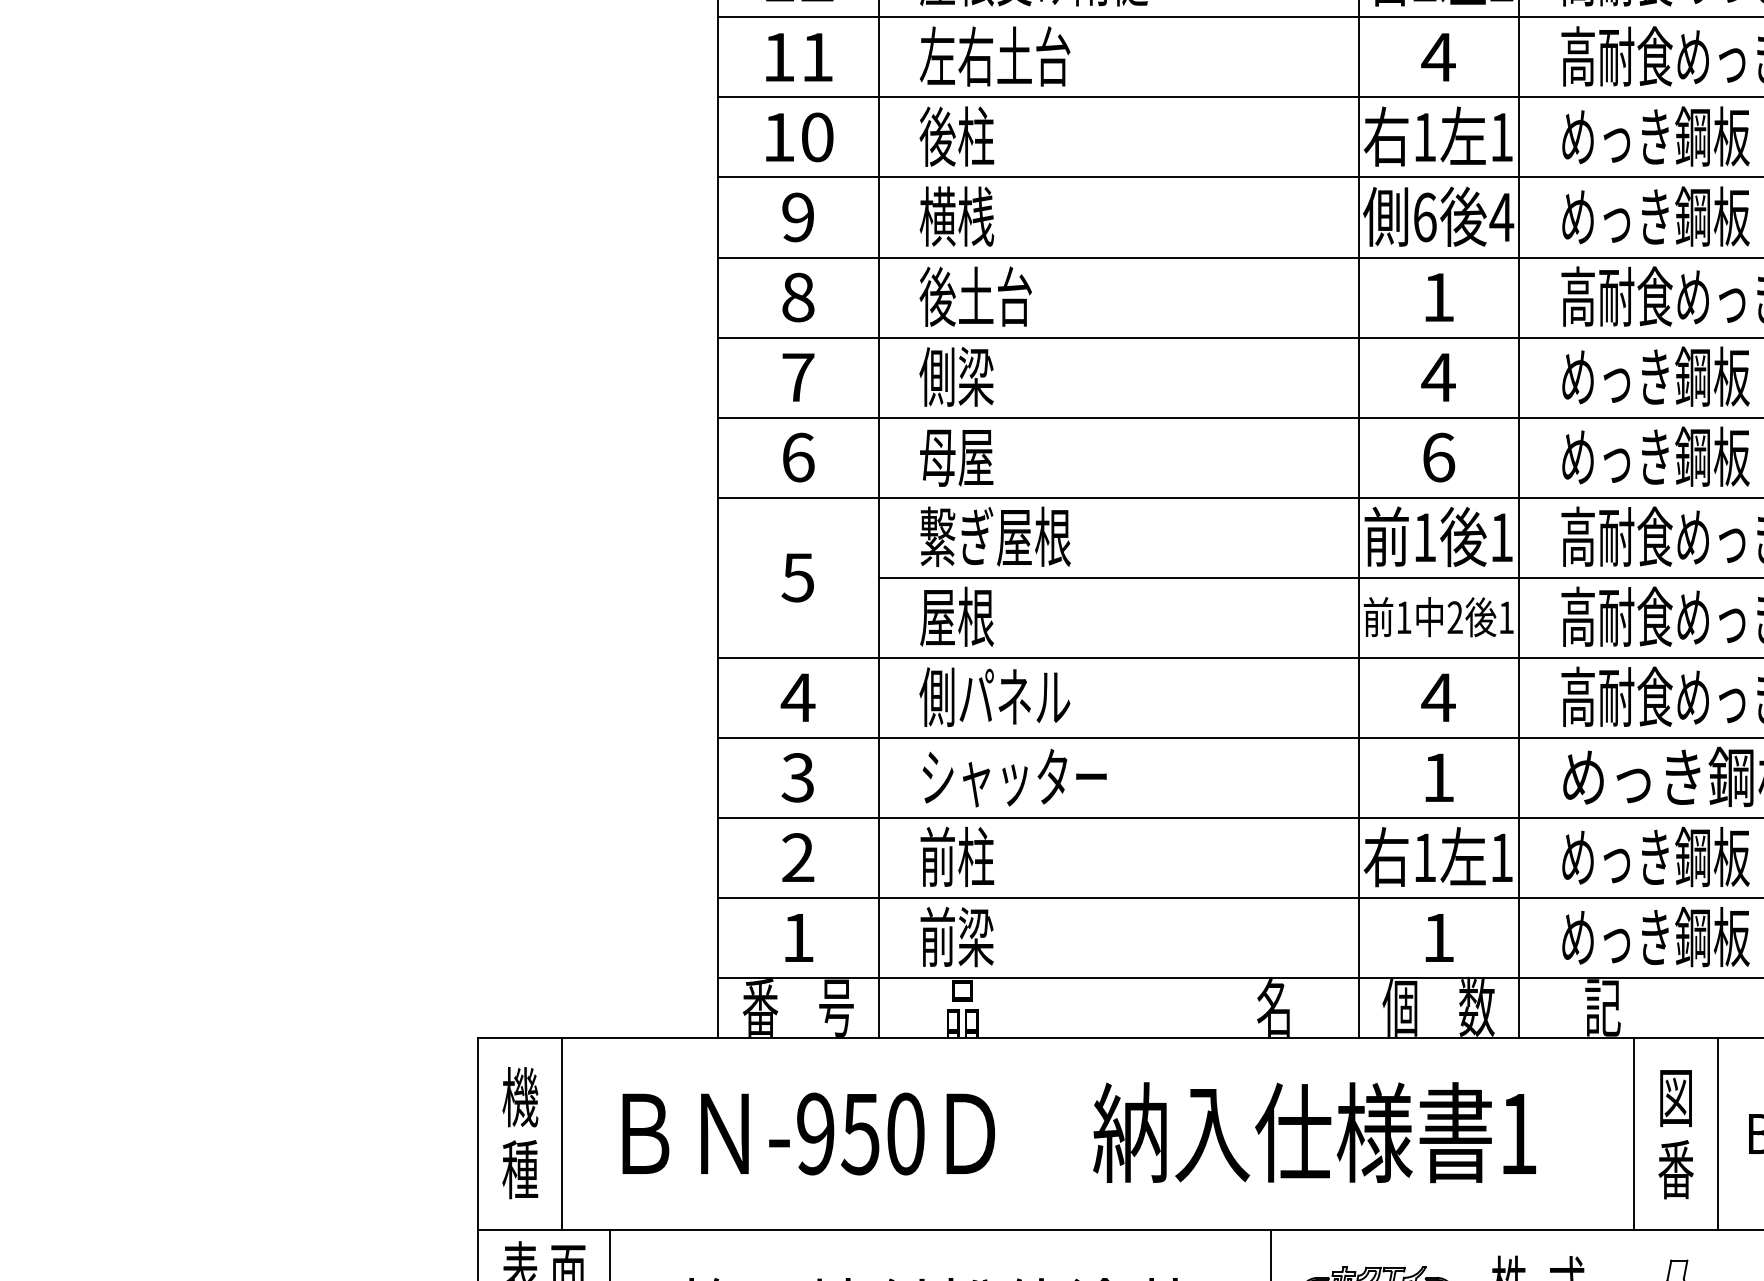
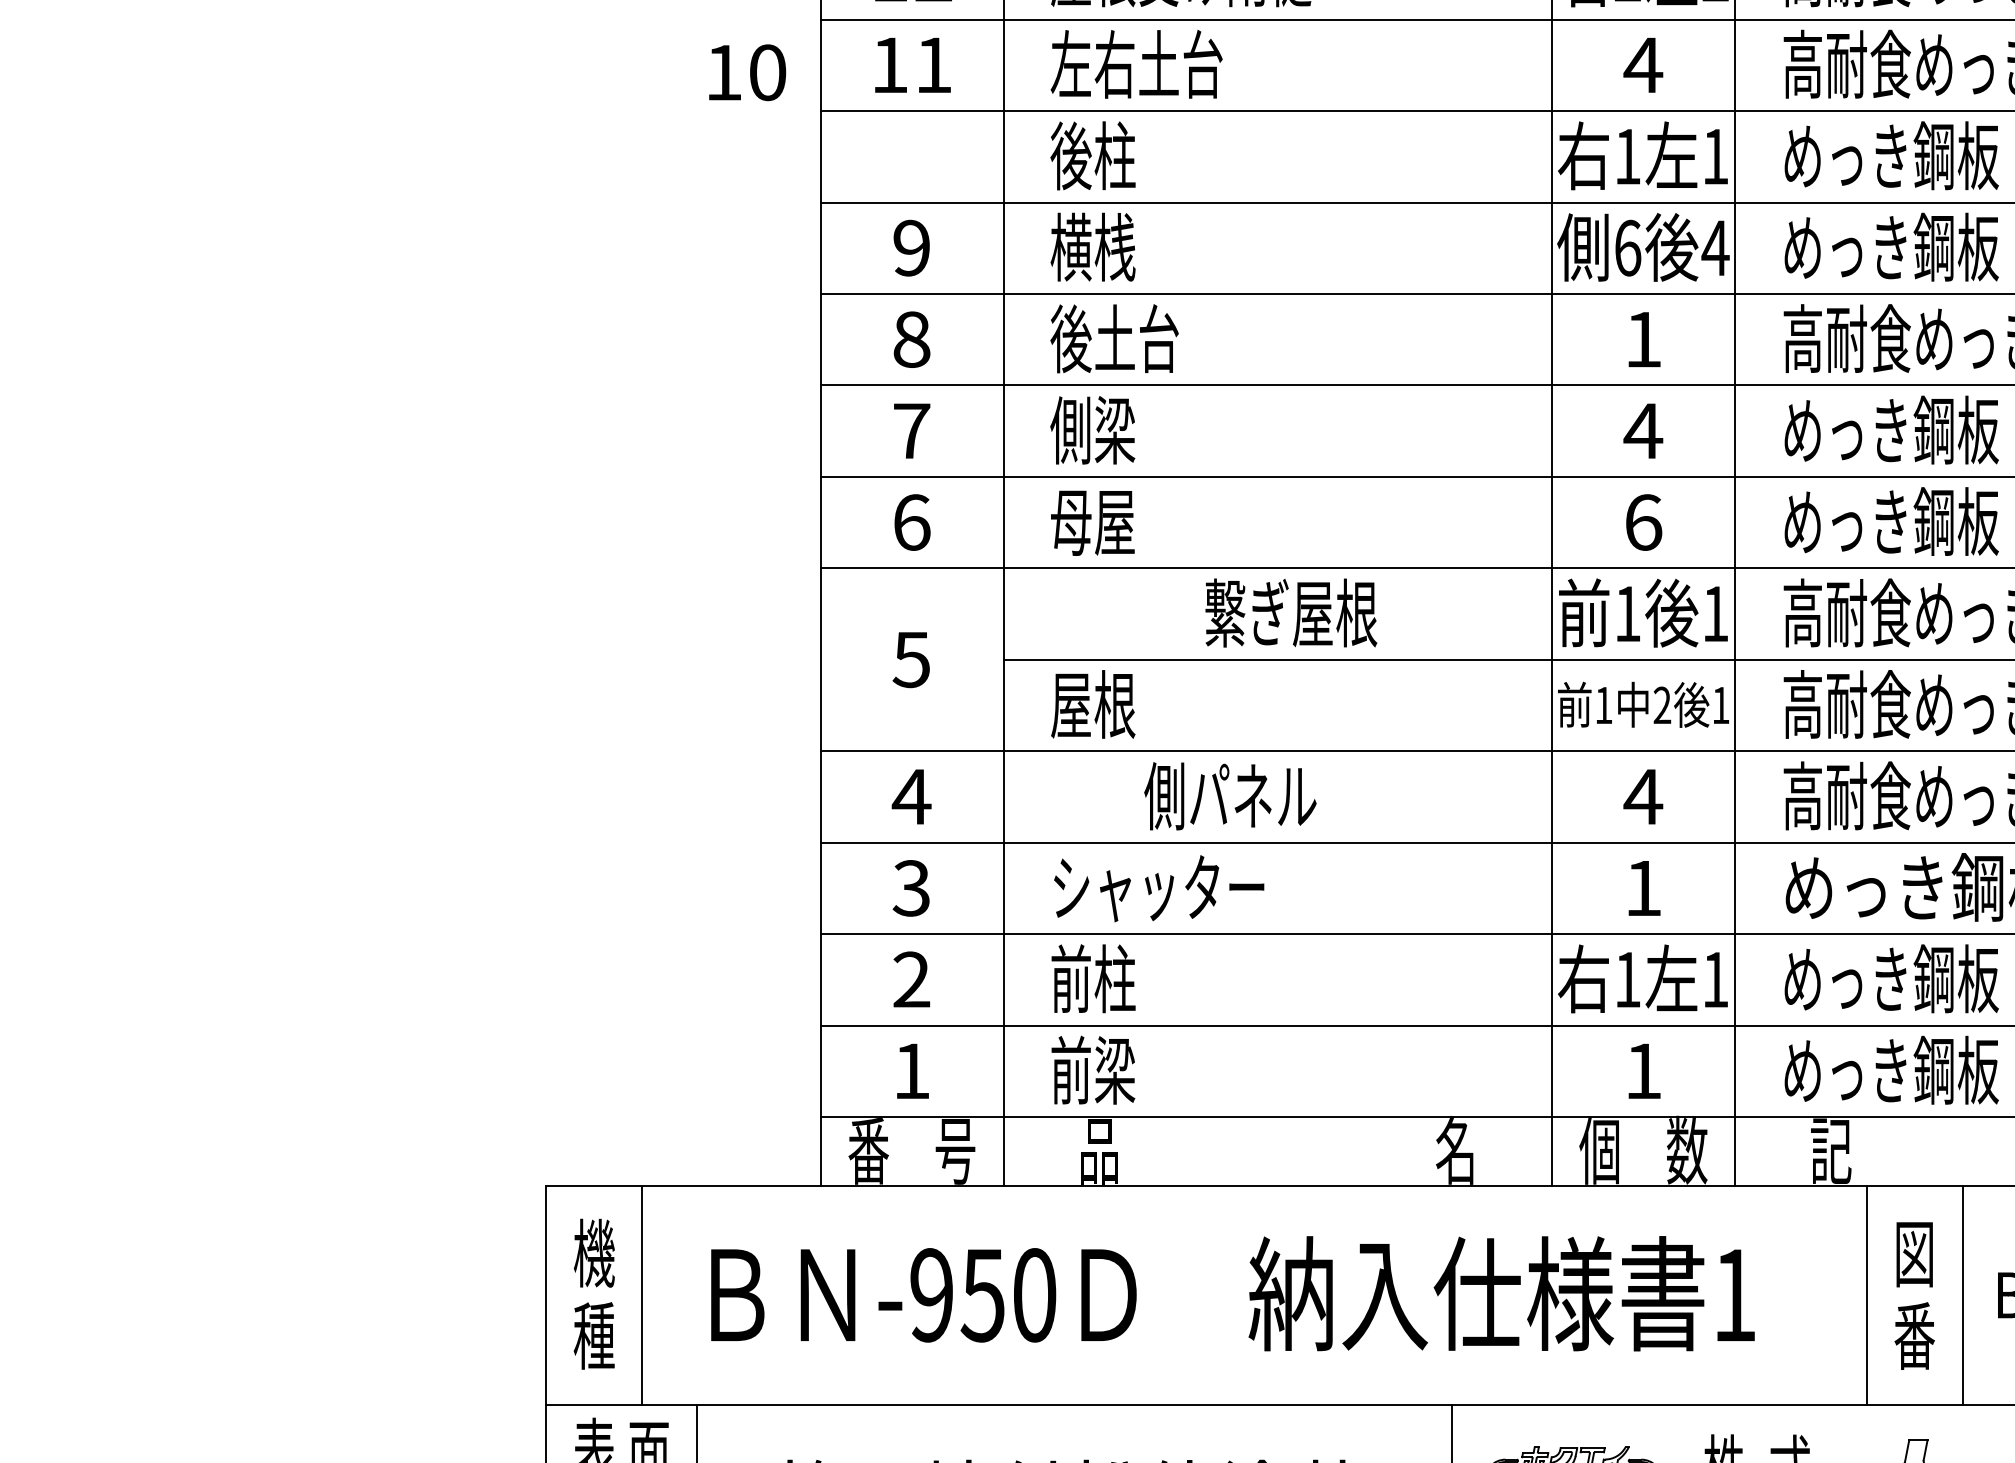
text: (799, 137) -> (747, 72), moved
text: (995, 536) -> (1291, 612), moved
text: (994, 697) -> (1230, 796), moved

